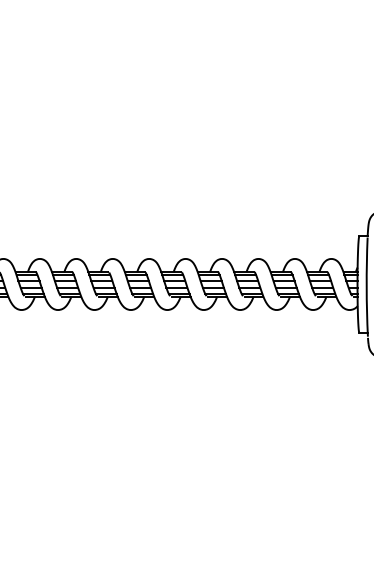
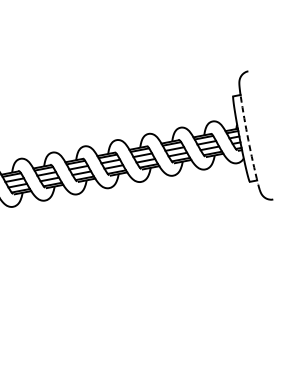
arc: (366, 287) -> (248, 140), solid -> dashed

